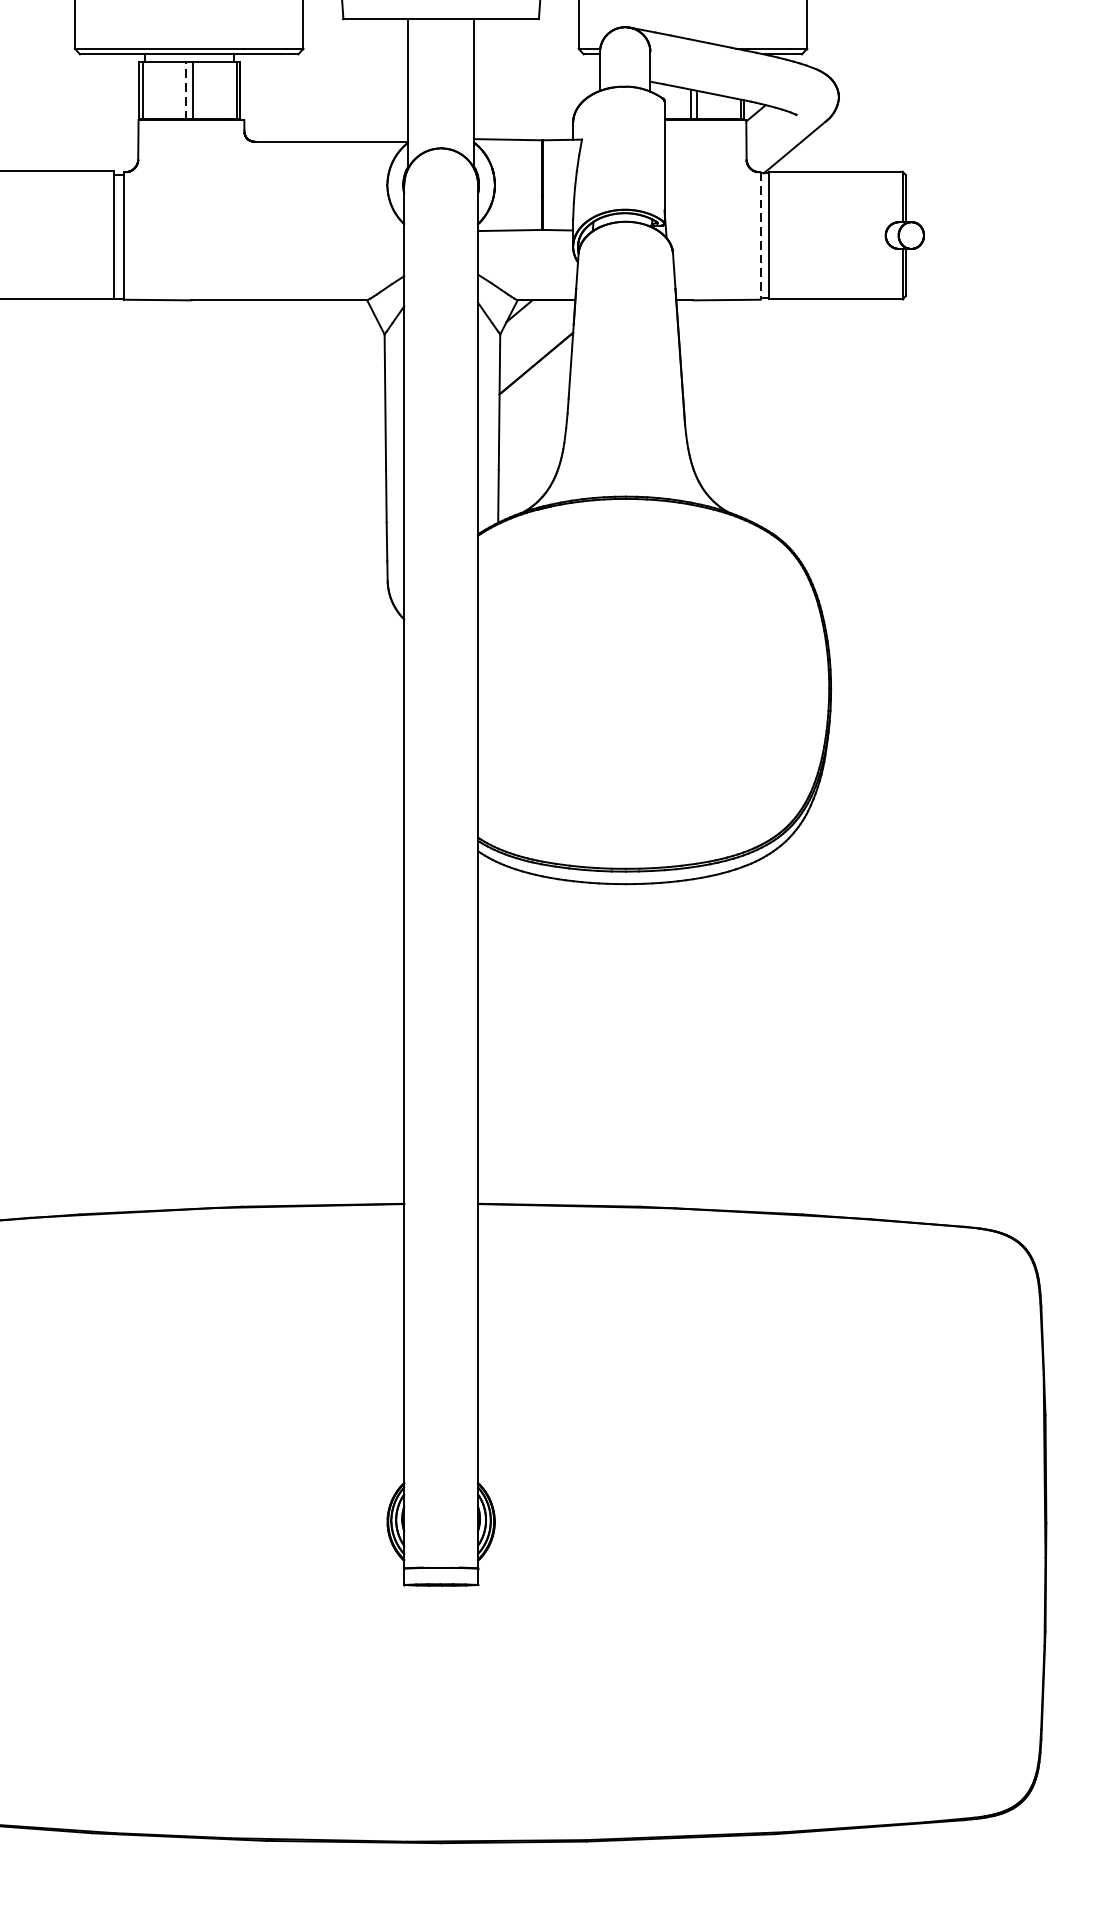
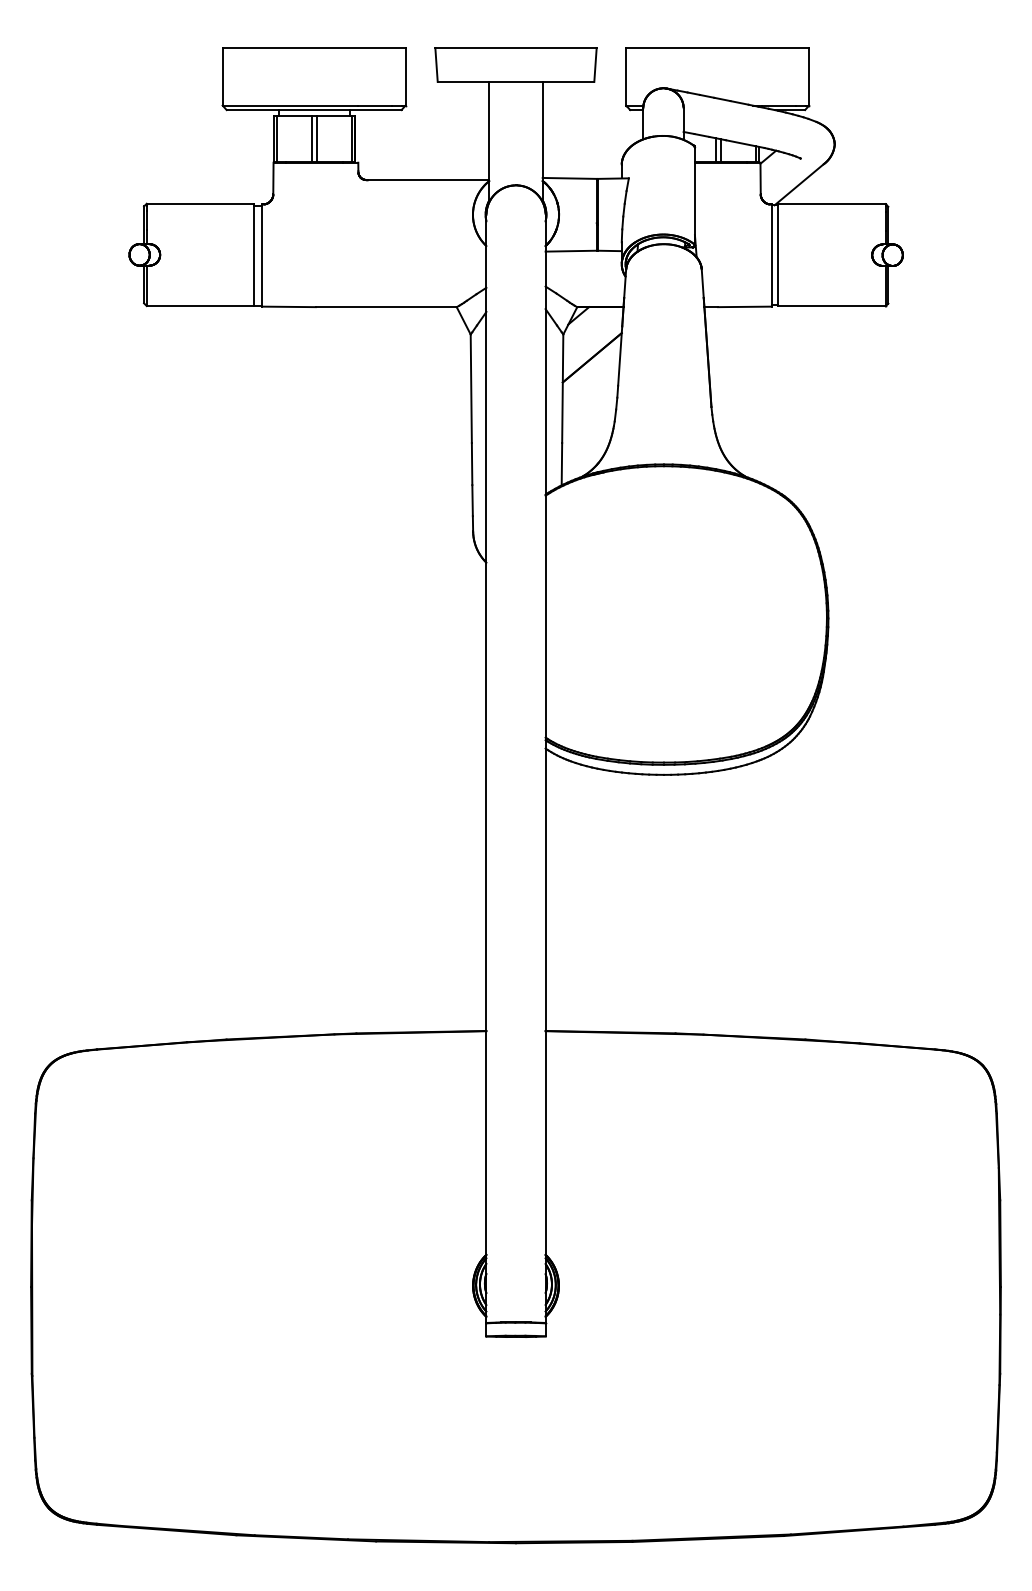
line: (185, 91) -> (311, 139), dashed -> solid
line: (760, 237) -> (771, 256), dashed -> solid

